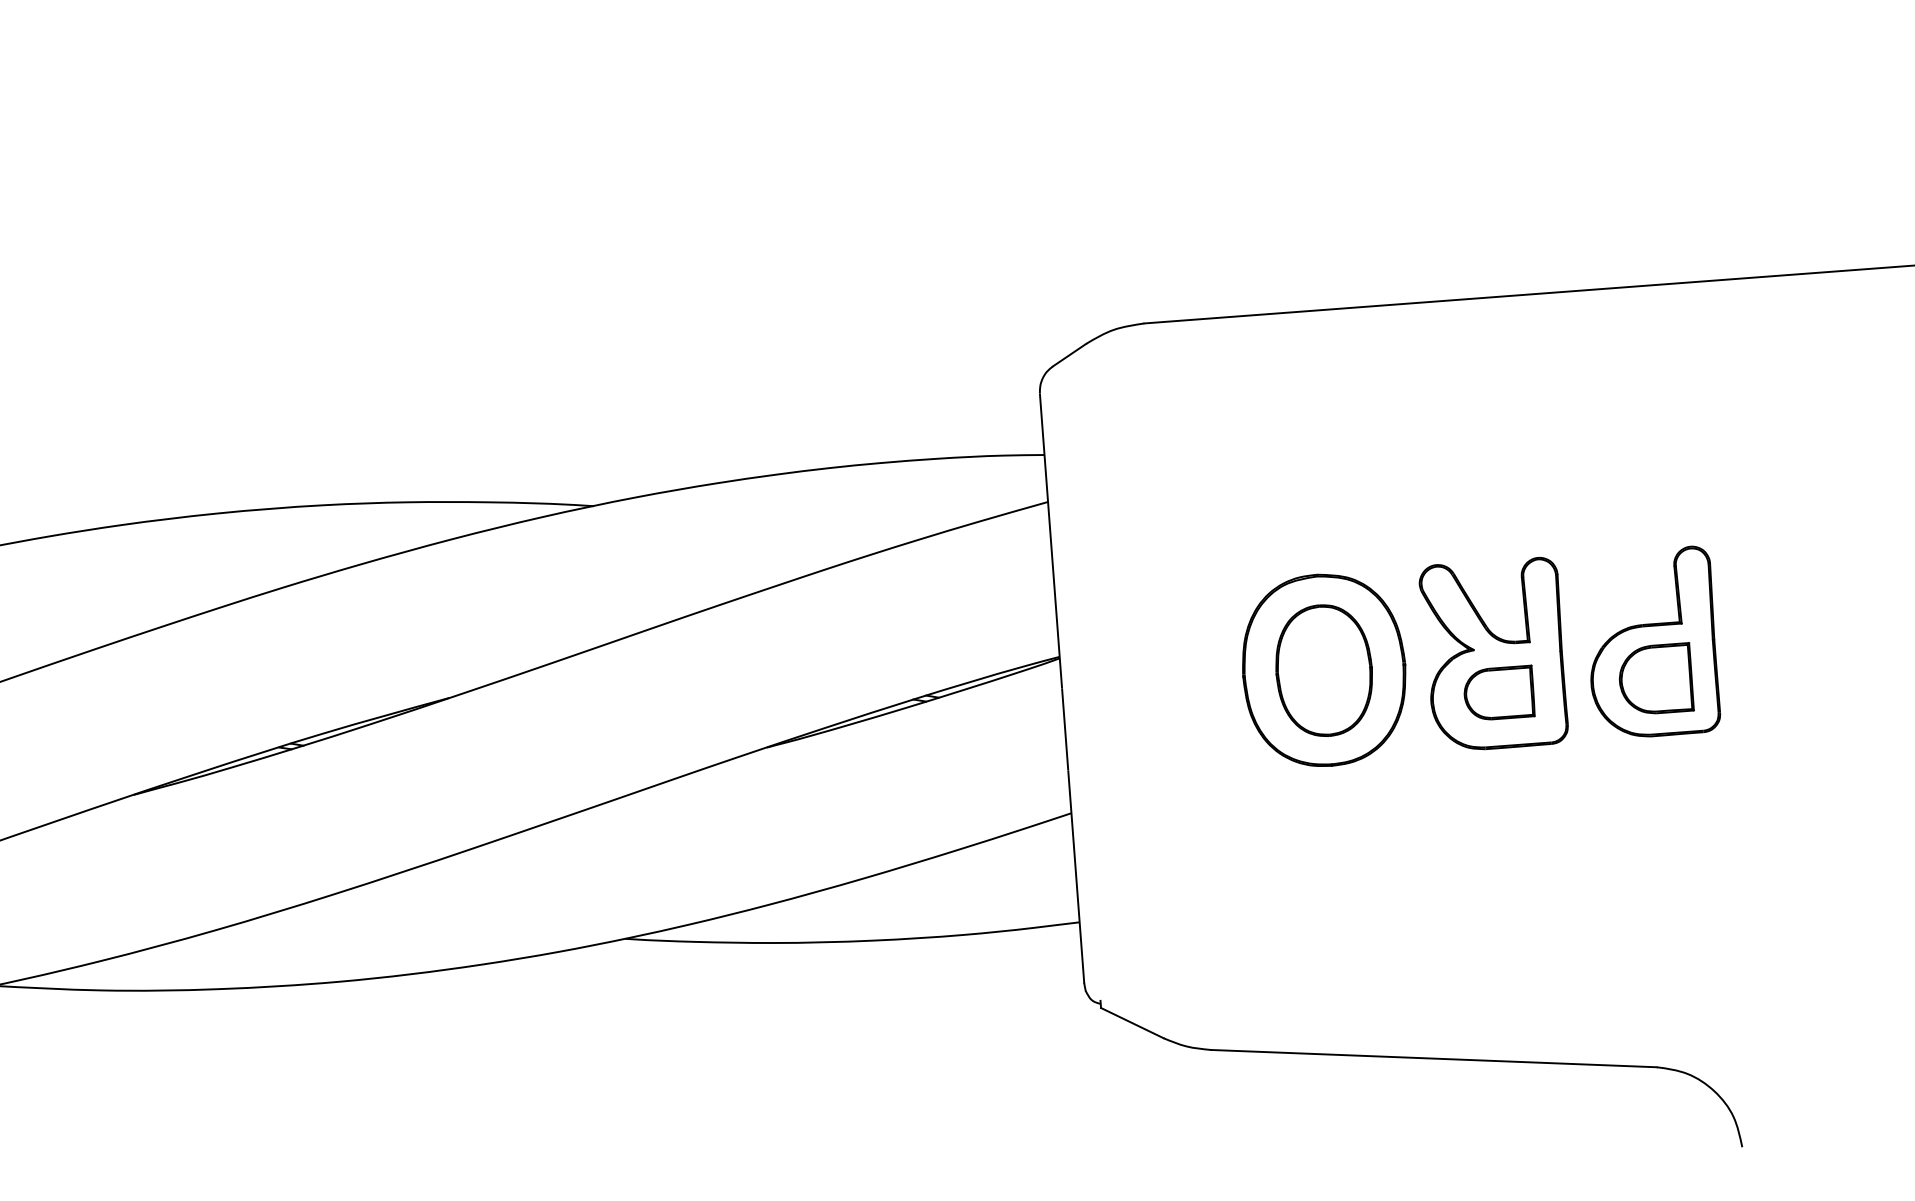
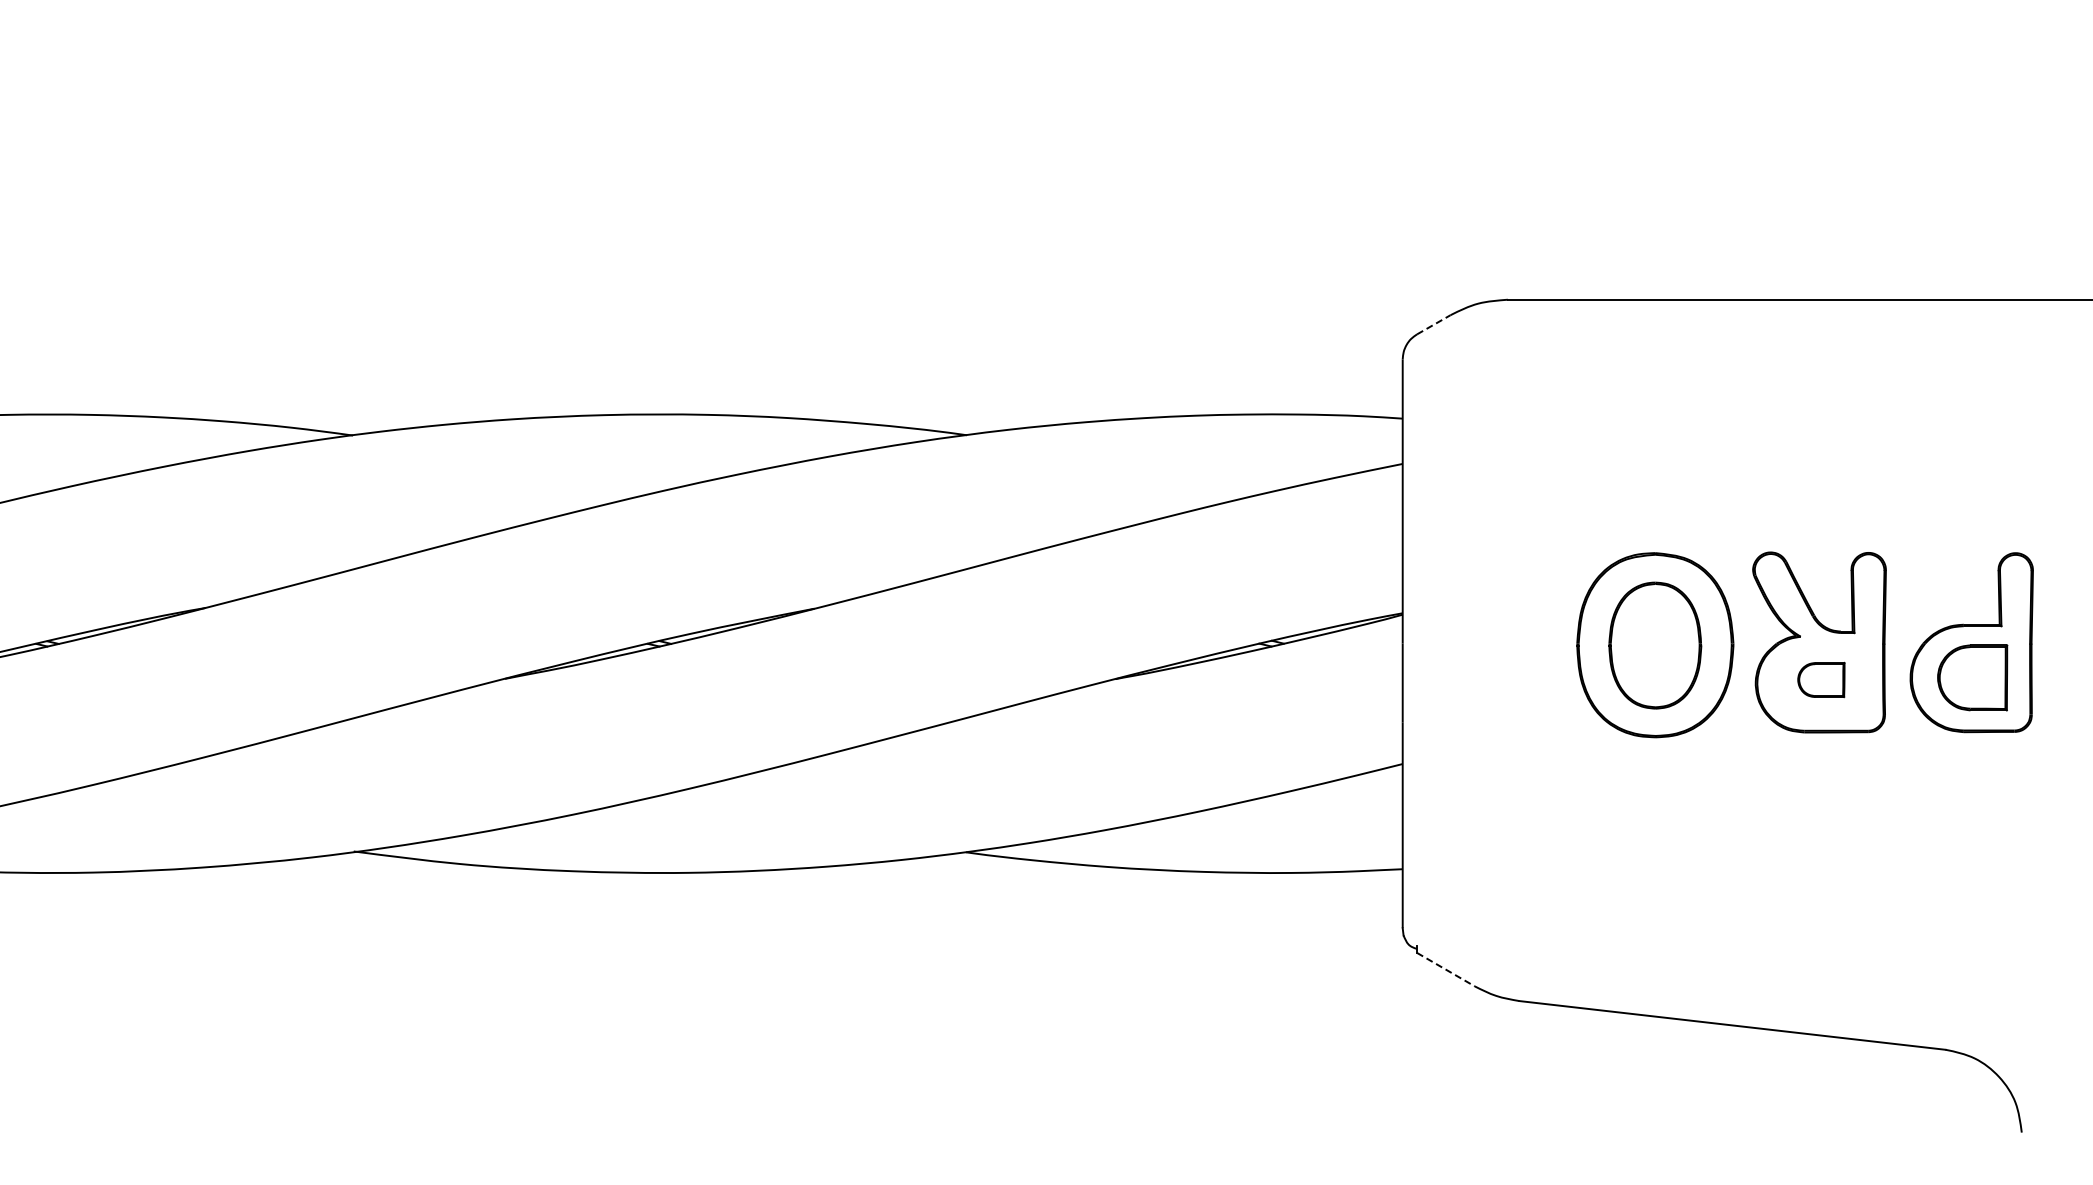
line: (1070, 354) -> (1434, 324), solid -> dashed
part: (1499, 692) -> (1821, 679), size x0.7
line: (1132, 1022) -> (1446, 969), solid -> dashed

